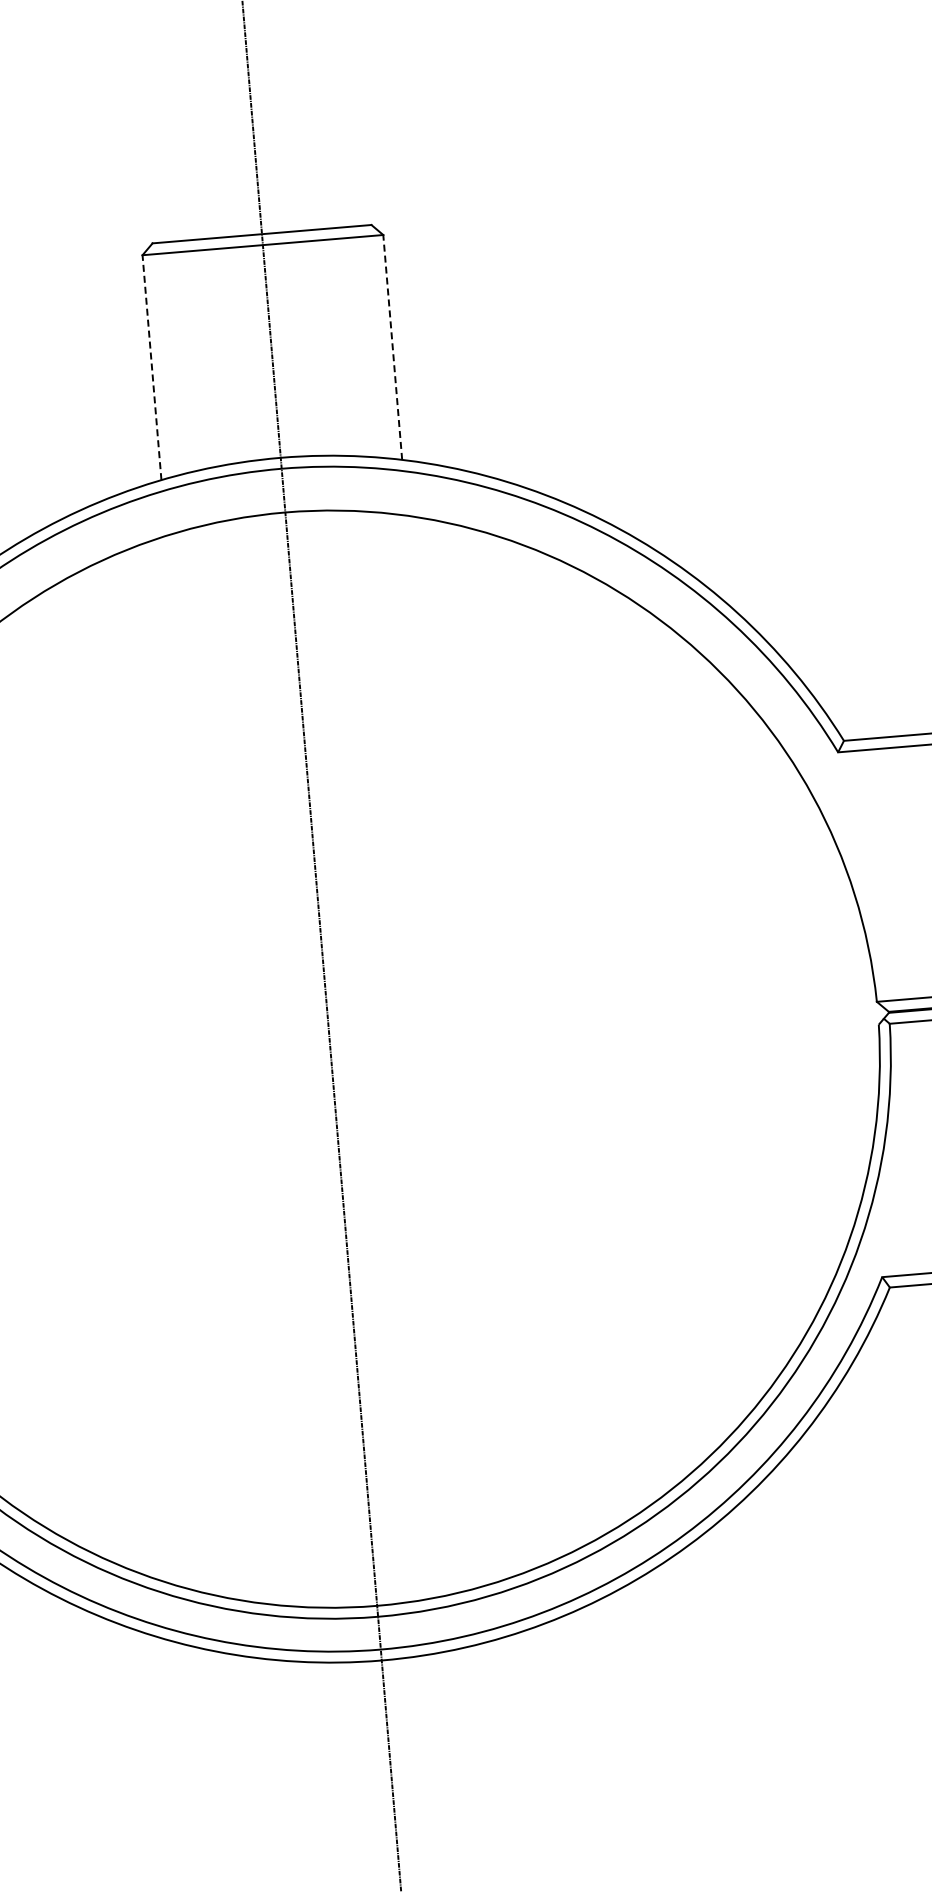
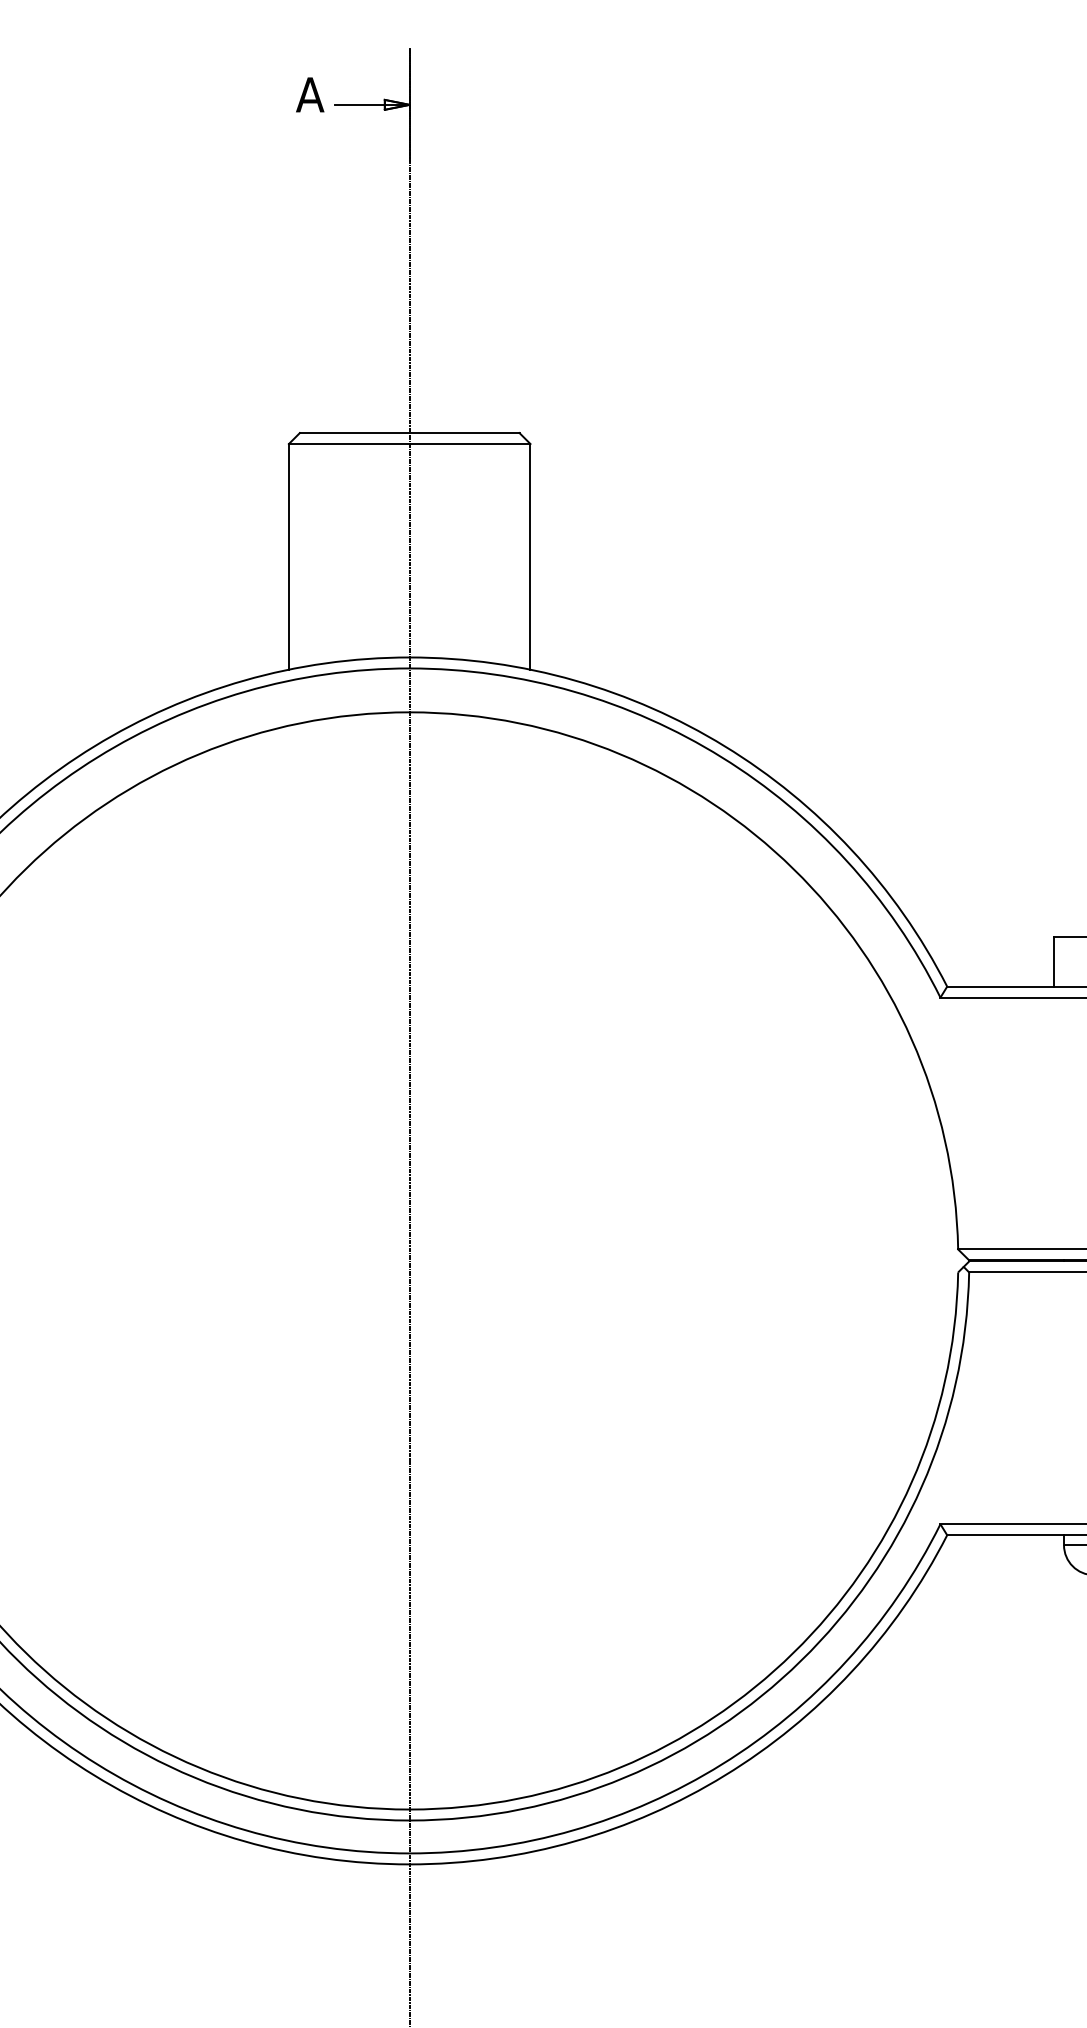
line: (392, 347) -> (530, 556), dashed -> solid
line: (151, 367) -> (288, 556), dashed -> solid

